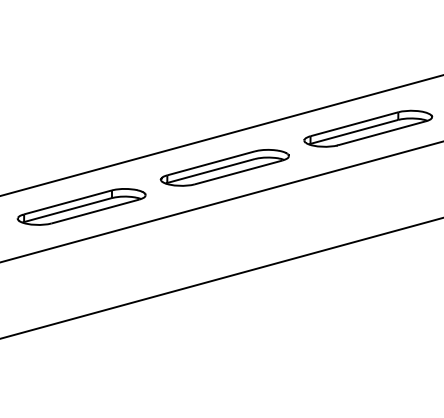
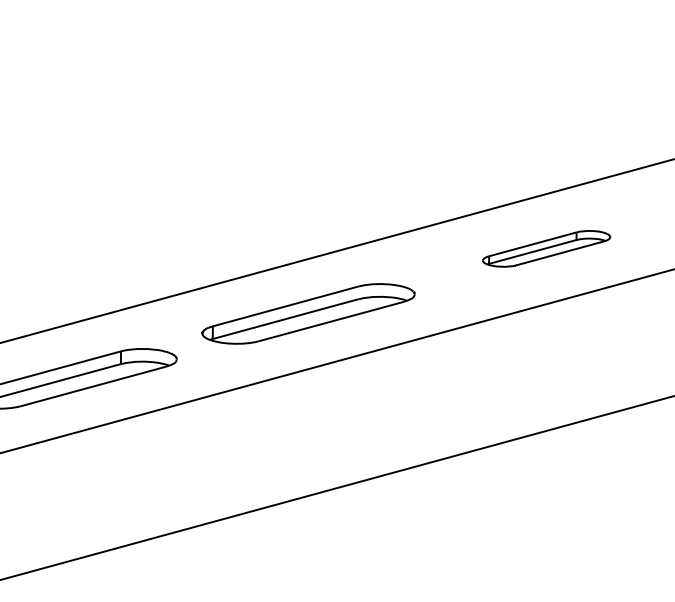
part: (368, 128) -> (546, 248), size x0.6

